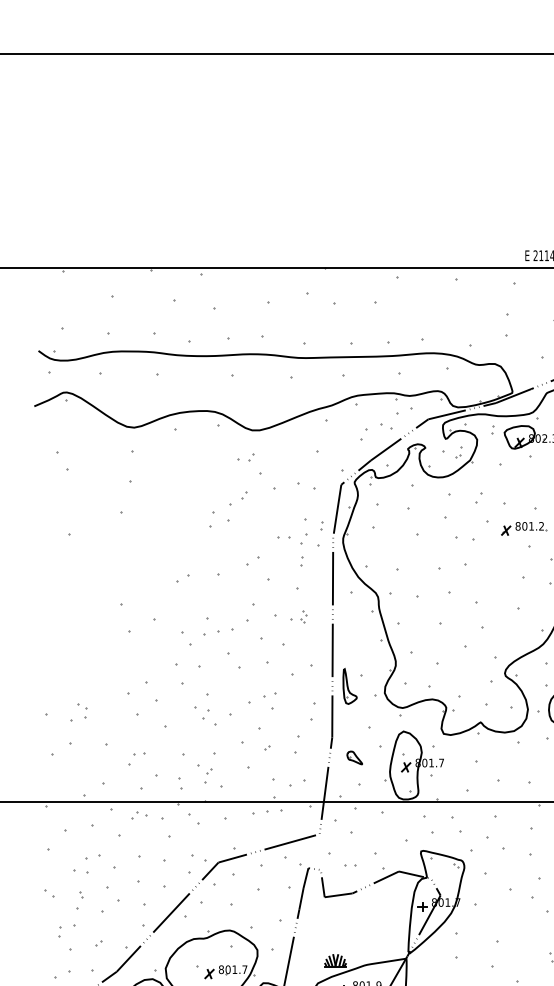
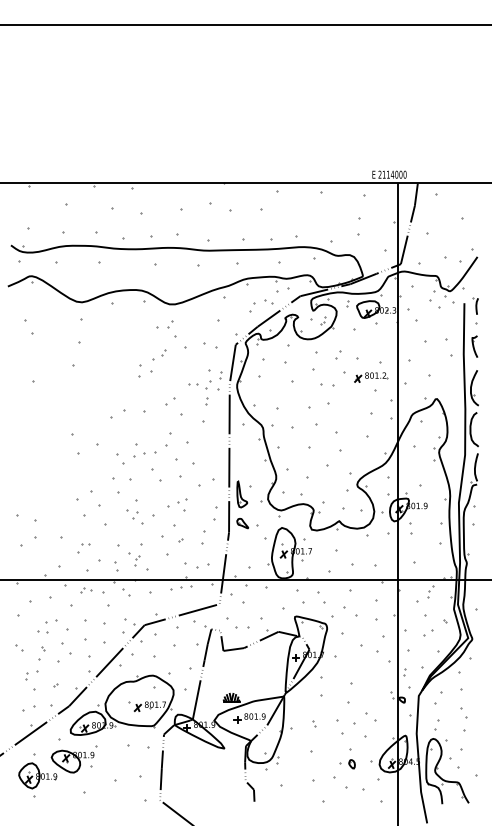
part: (245, 457) -> (164, 324), size x1.4
part: (183, 578) -> (118, 414), size x1.6
part: (299, 616) -> (204, 442), removed
part: (82, 710) -> (43, 512), removed
part: (354, 757) -> (242, 523), moved
part: (350, 865) -> (242, 627), size x1.6

